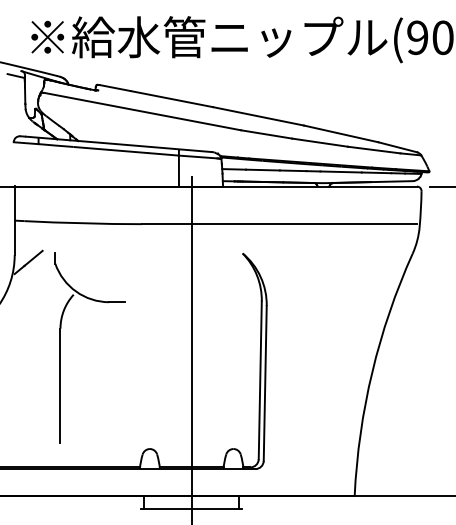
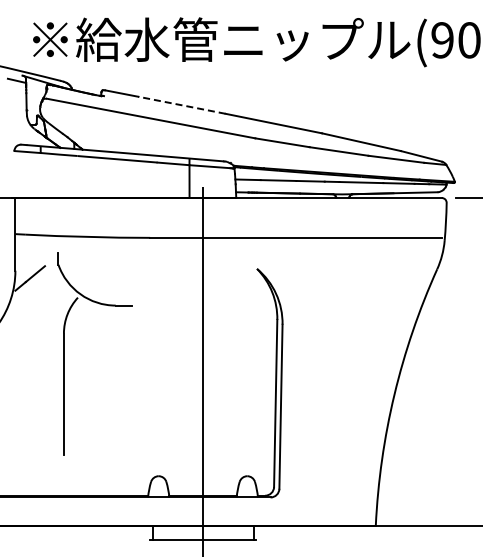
line: (171, 99) -> (181, 105), solid -> dashed
part: (61, 347) -> (64, 353), moved

